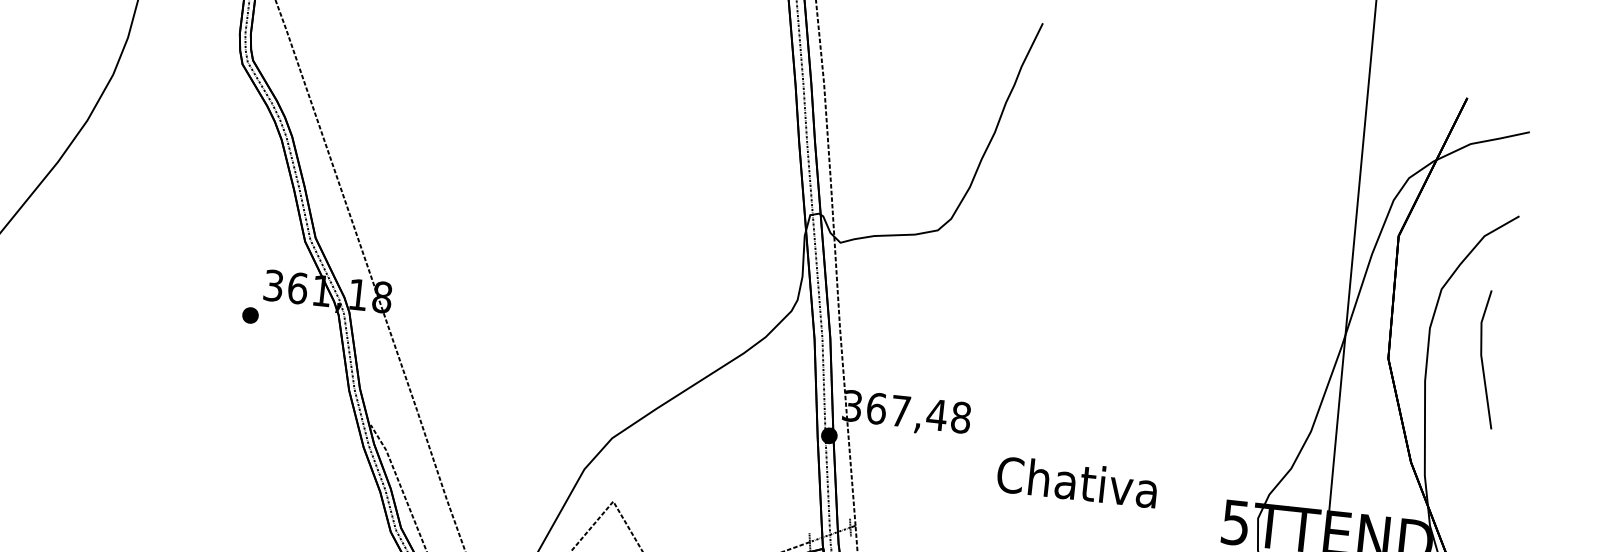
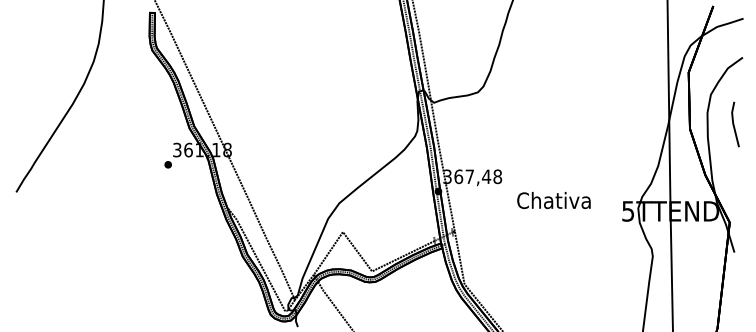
part: (1487, 359) -> (735, 124), size x0.71

